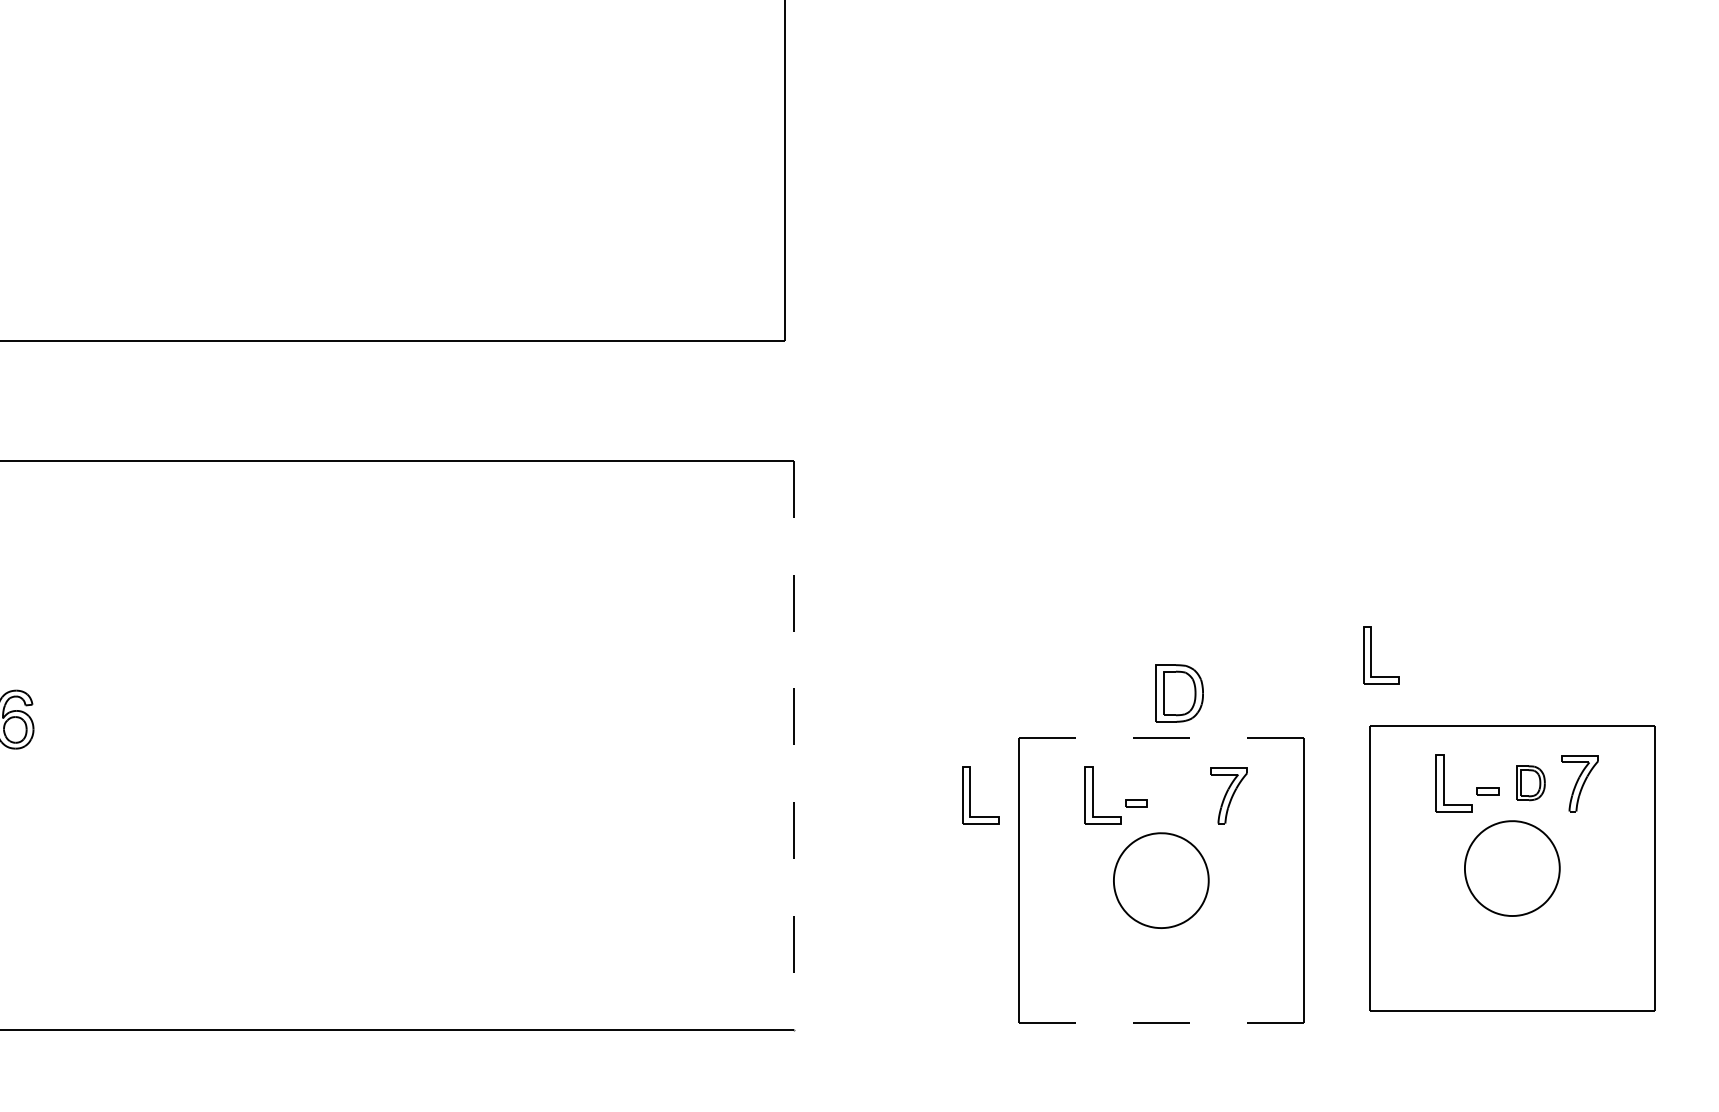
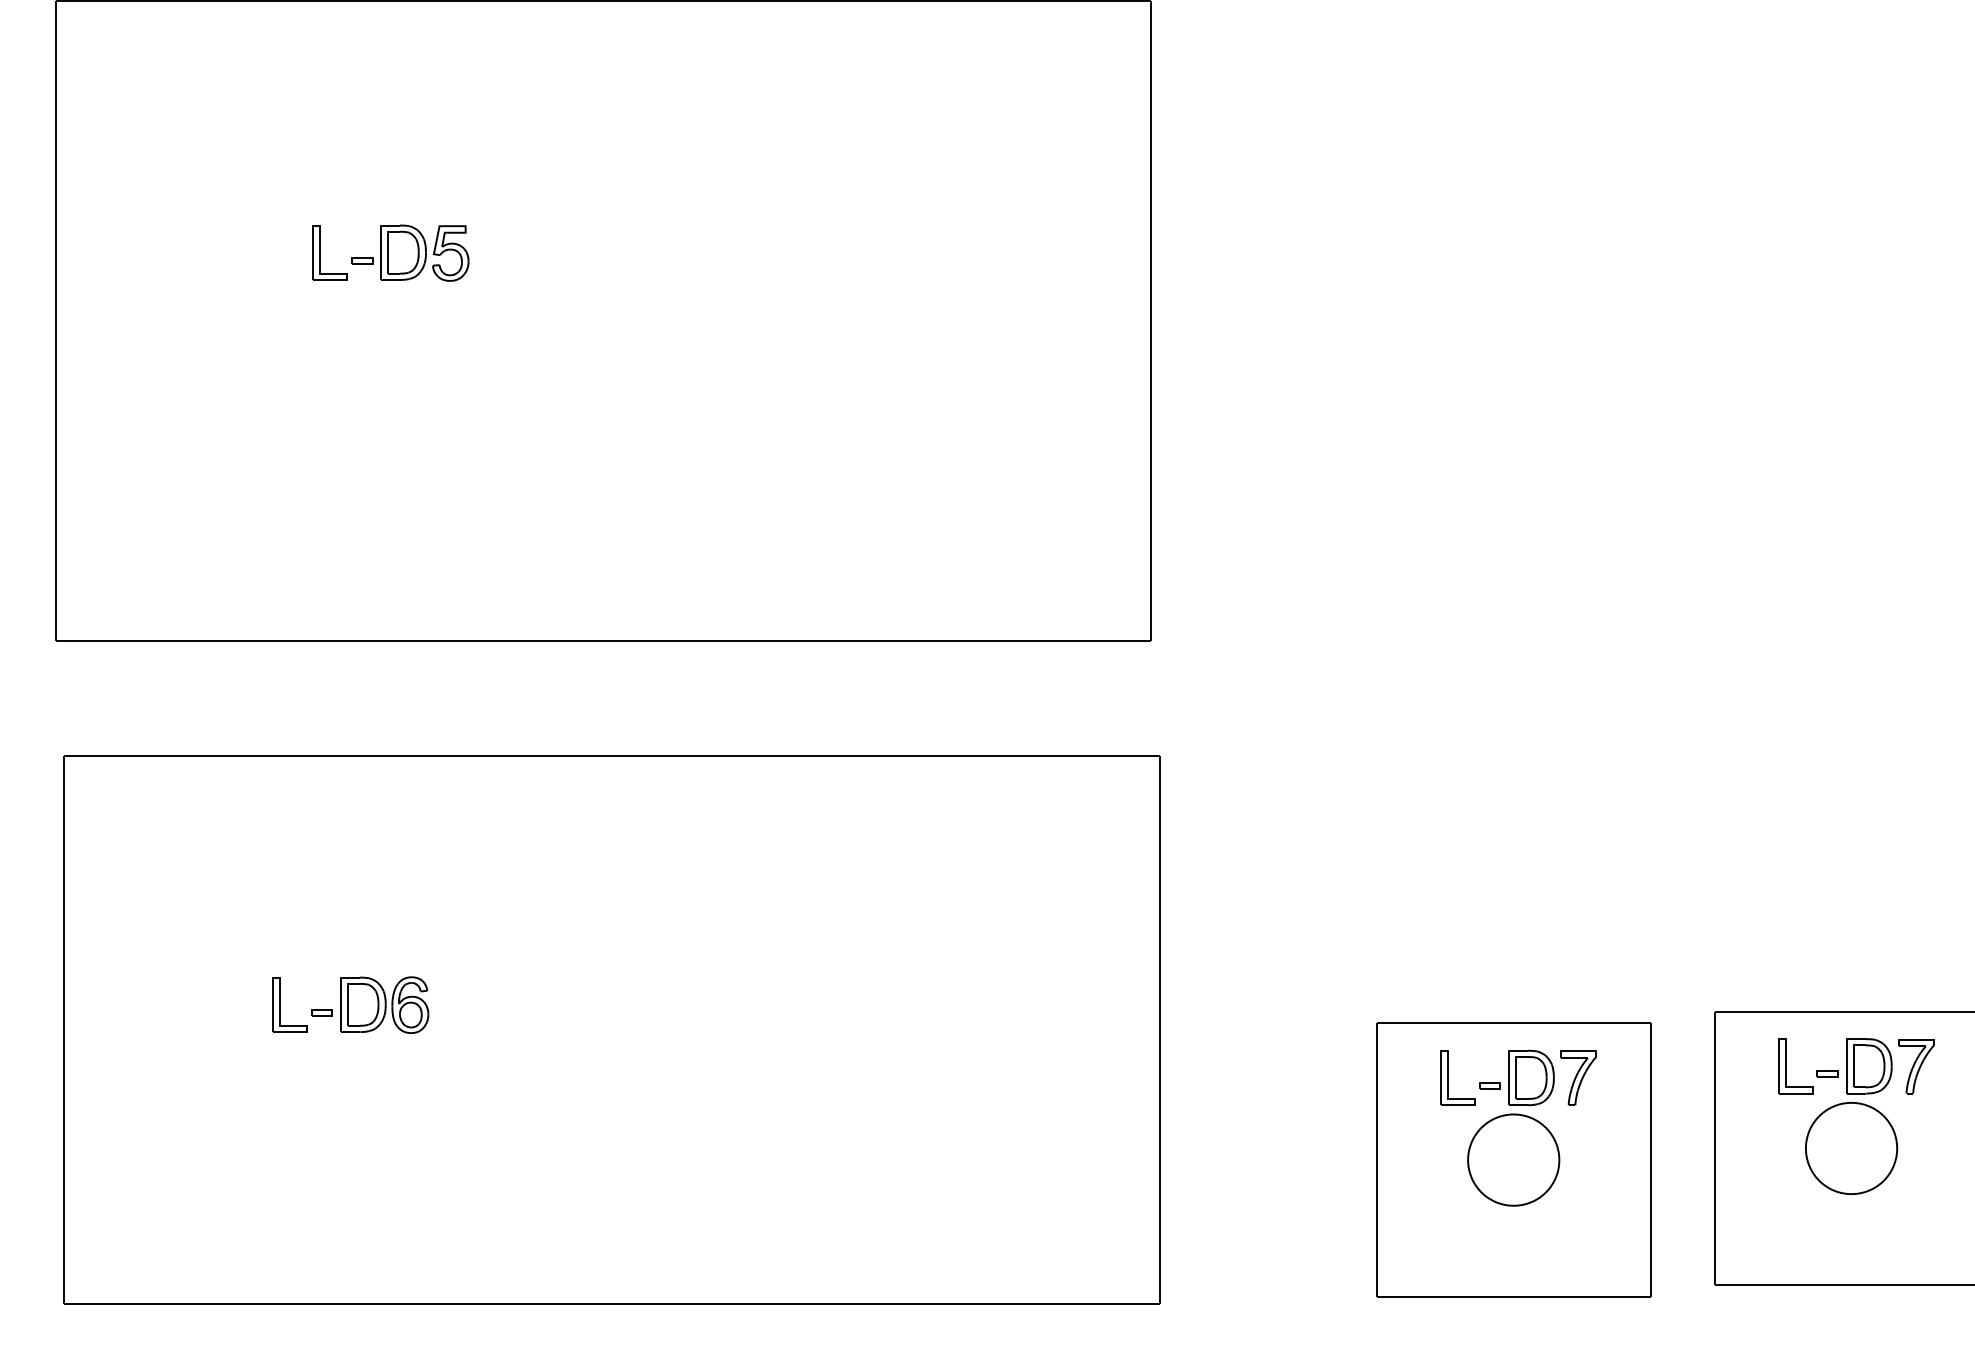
part: (1372, 655) -> (1716, 943), removed
part: (1179, 692) -> (1531, 1077), moved
line: (1161, 738) -> (1513, 1023), dashed -> solid
line: (794, 744) -> (1160, 1029), dashed -> solid
part: (1531, 783) -> (1869, 1066), size x1.67
part: (970, 794) -> (1330, 1077), removed
line: (1161, 1023) -> (1513, 1297), dashed -> solid

